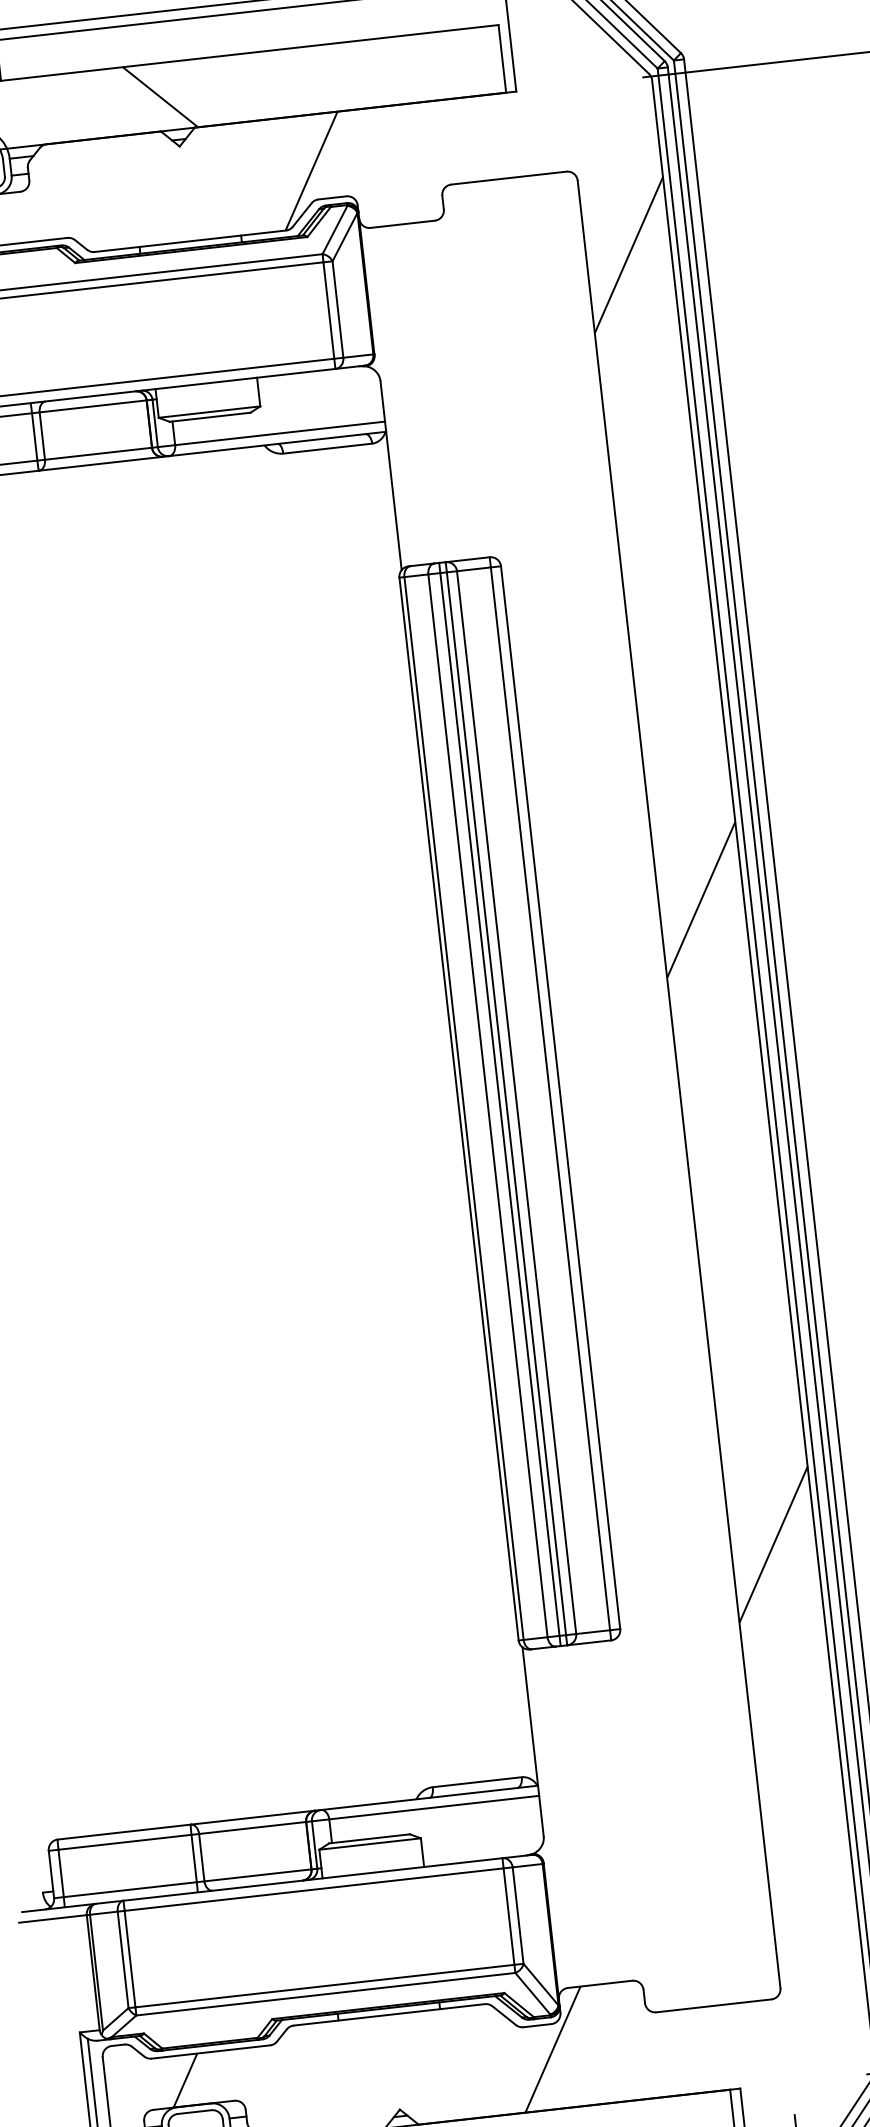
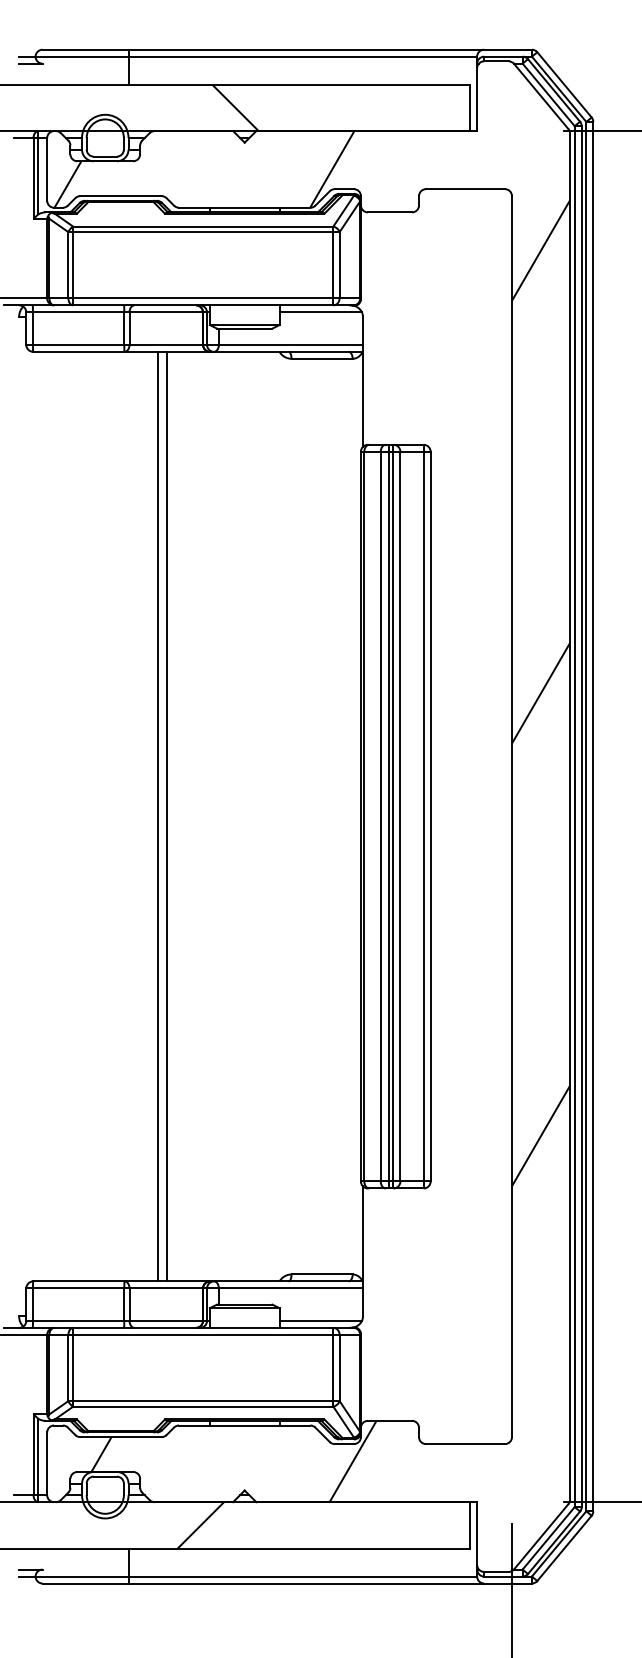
line: (317, 381) -> (320, 312), added
line: (177, 1140) -> (167, 816), added
line: (164, 1141) -> (158, 816), added
line: (482, 1849) -> (320, 1320), added

